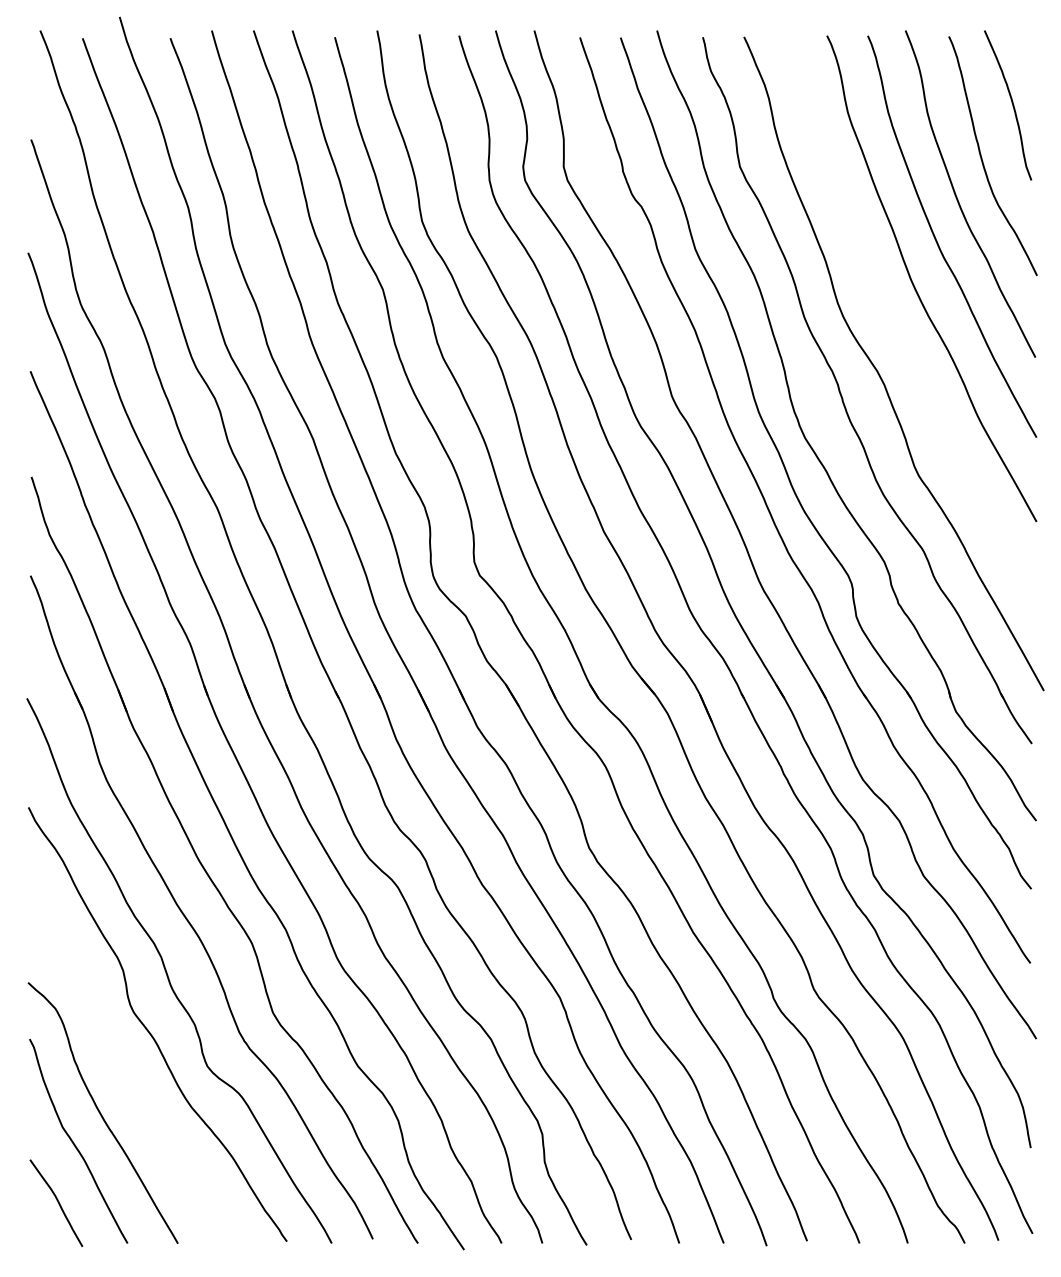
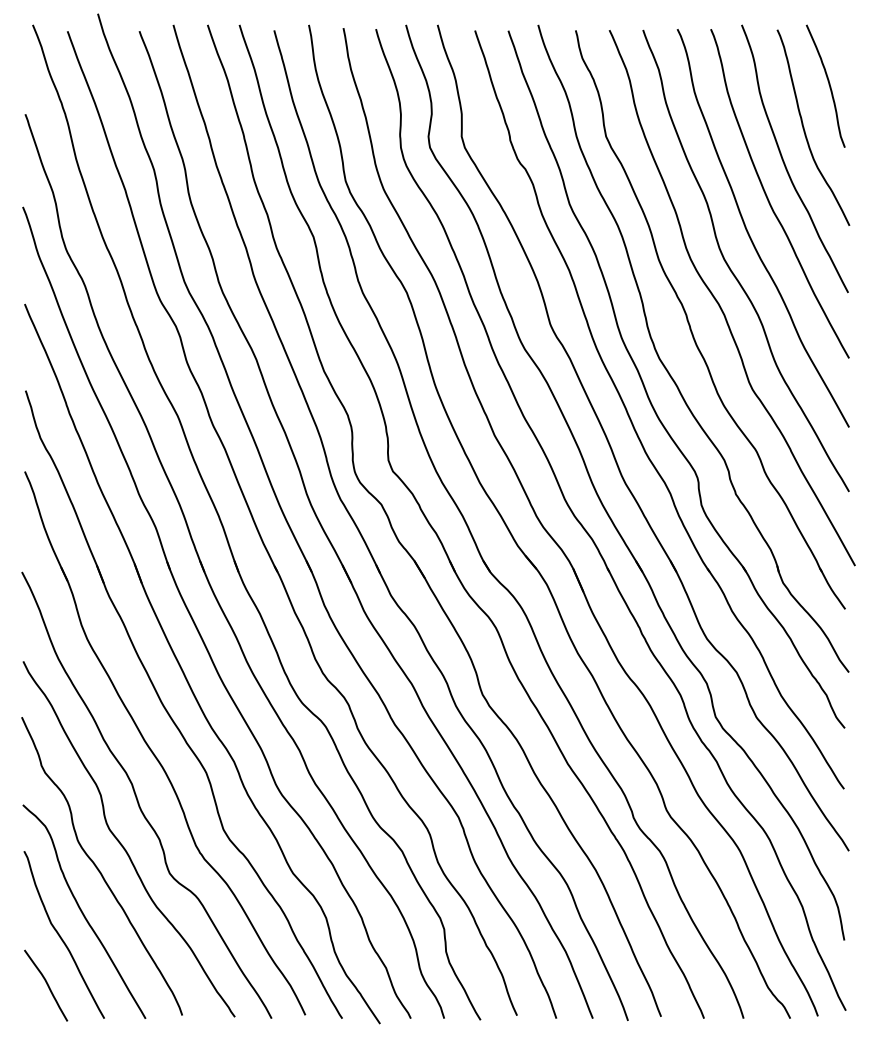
curve: (892, 328) -> (731, 269), added
curve: (120, 1060) -> (98, 868), added

